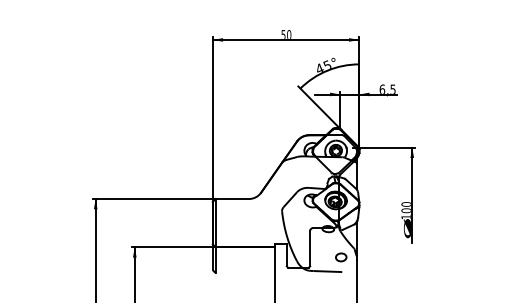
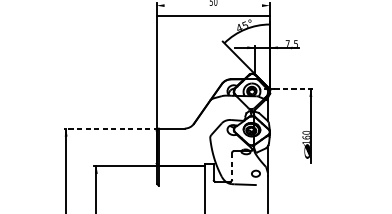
line: (285, 39) -> (212, 16), moved
text: (382, 88) -> (287, 43), 6,5 -> 7,5
line: (390, 147) -> (294, 88), solid -> dashed
line: (153, 198) -> (110, 128), solid -> dashed
text: (405, 210) -> (305, 137), 100 -> 160
line: (310, 248) -> (232, 166), solid -> dashed

